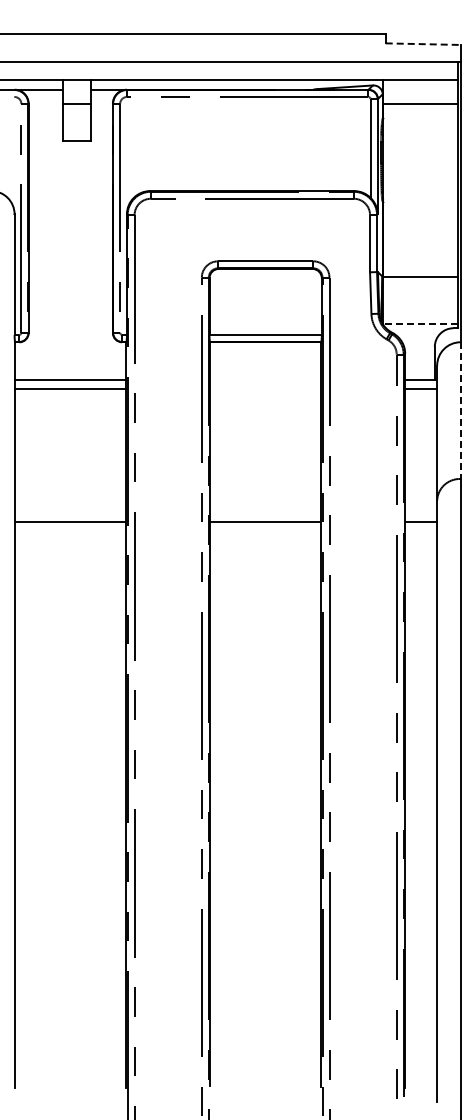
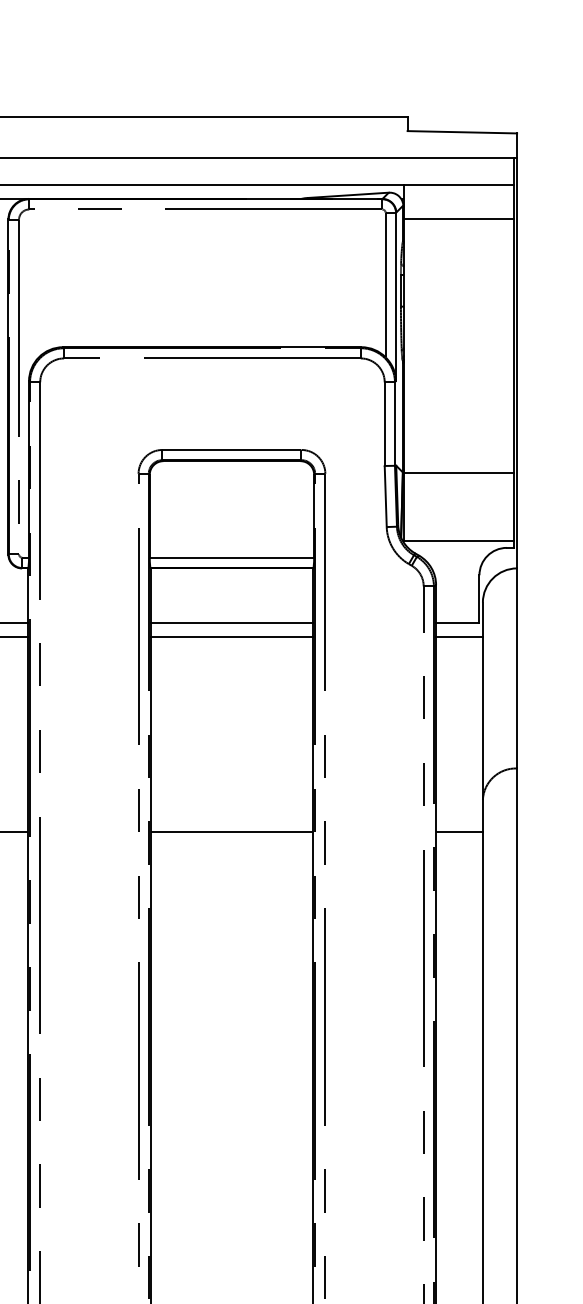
line: (423, 44) -> (462, 132), dashed -> solid
line: (420, 323) -> (458, 540), dashed -> solid
line: (265, 379) -> (231, 622), added
line: (265, 389) -> (231, 637), added
line: (460, 411) -> (517, 669), dashed -> solid

